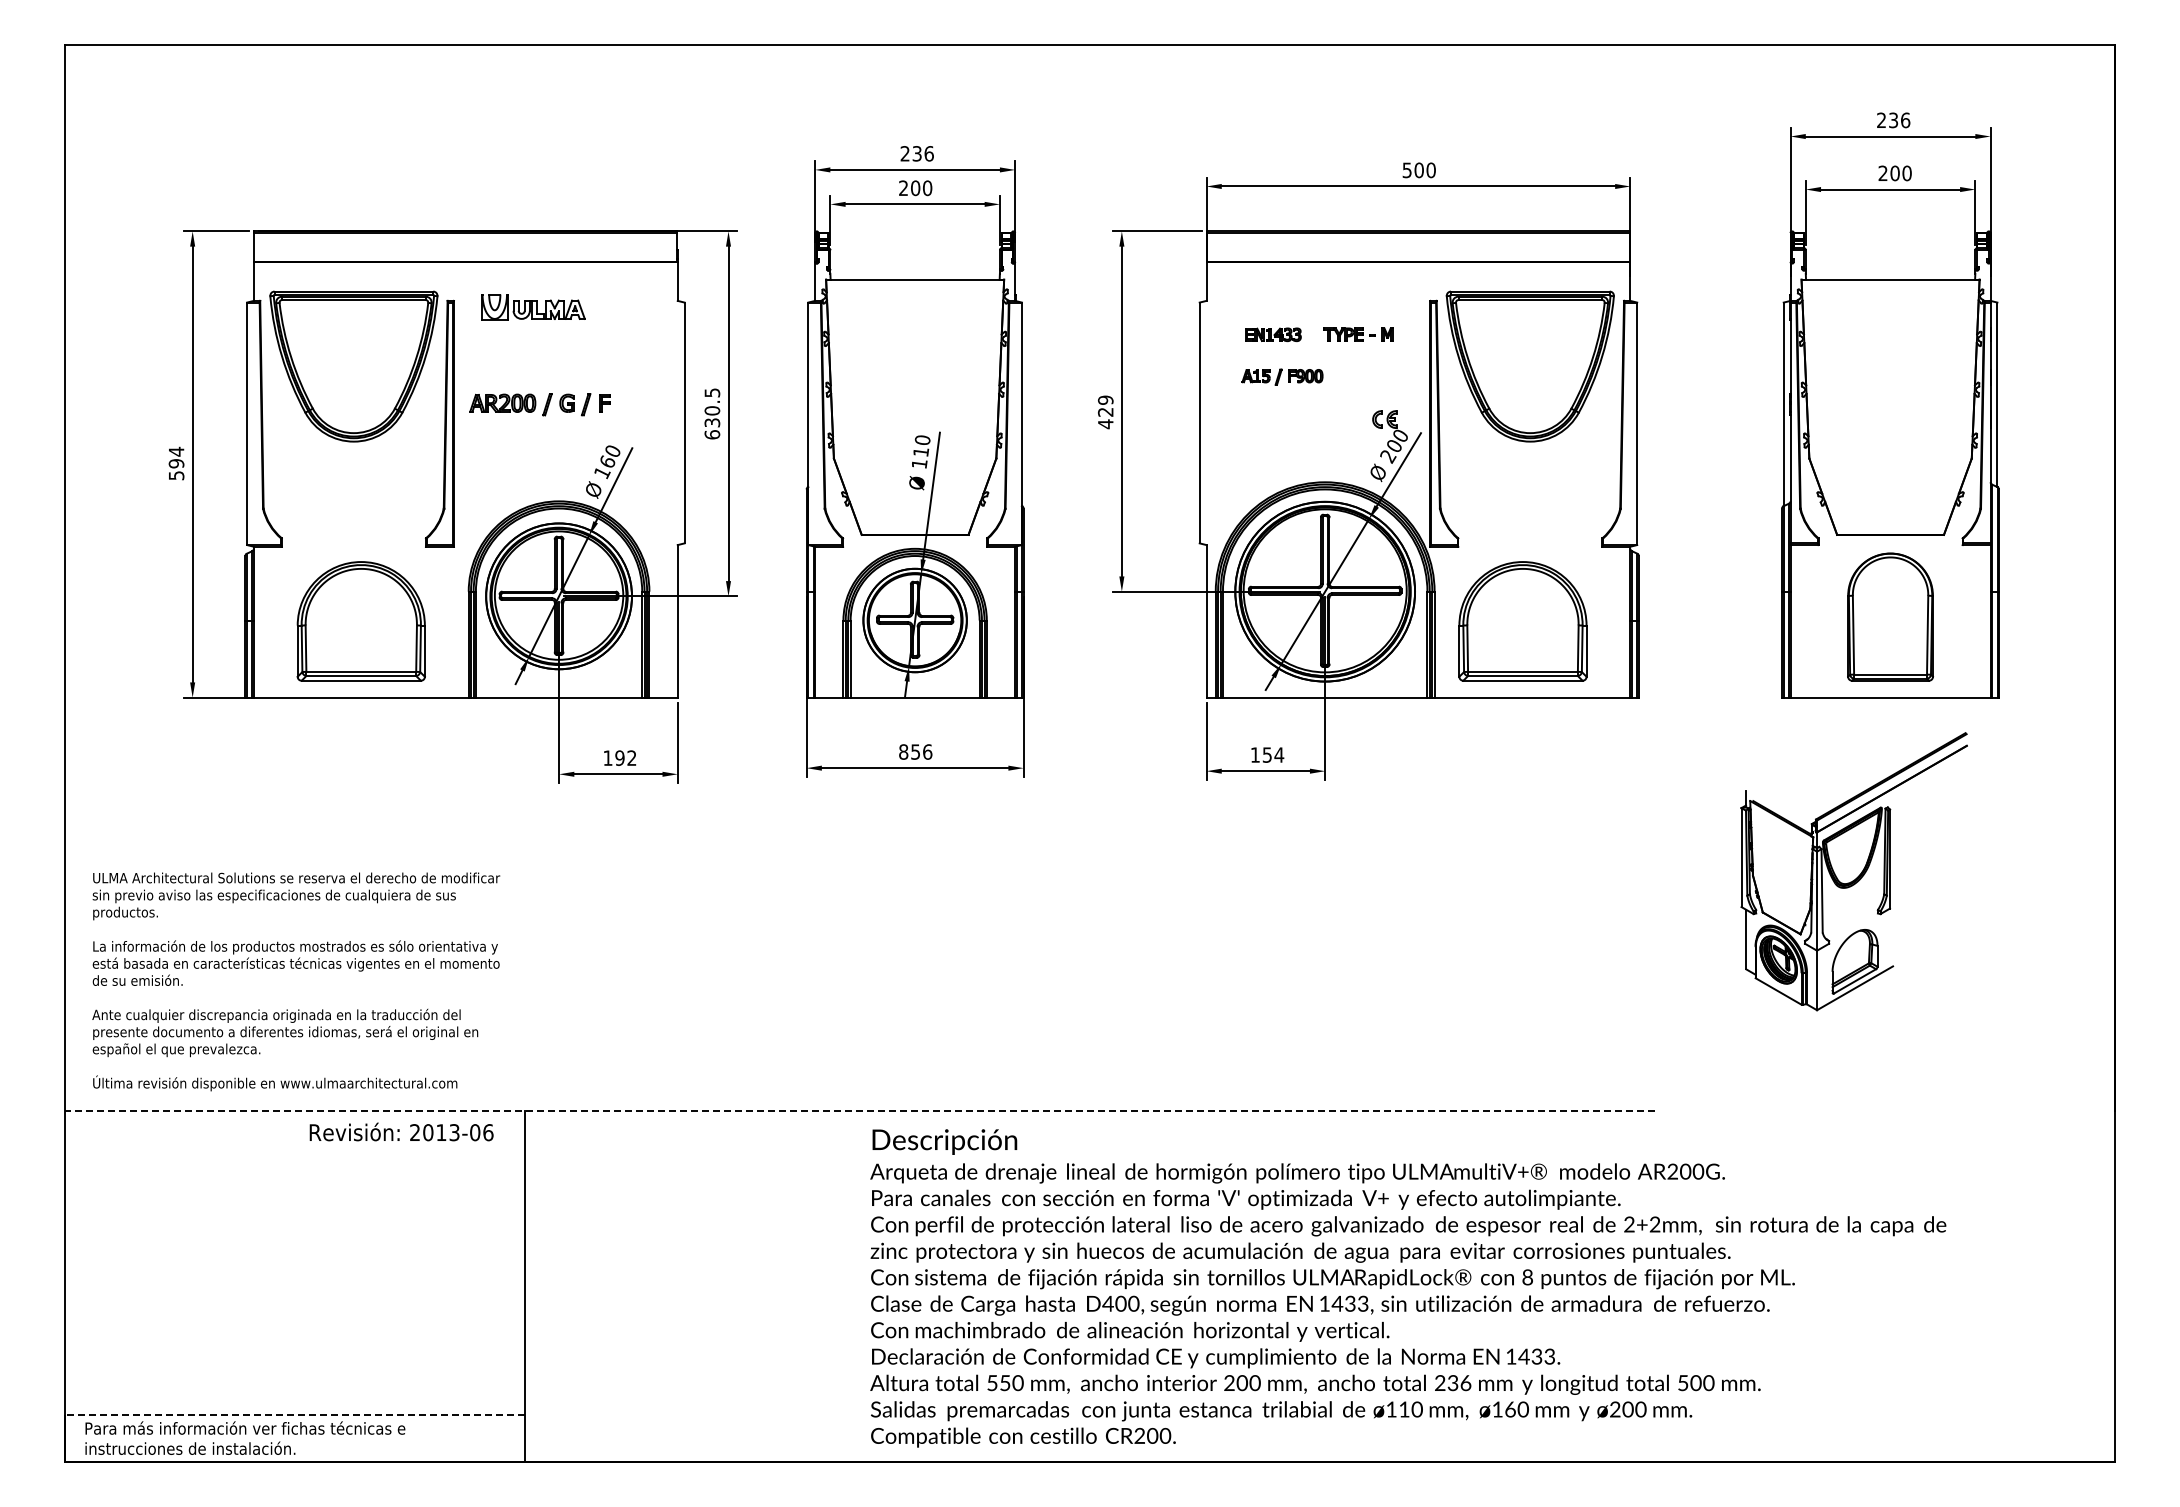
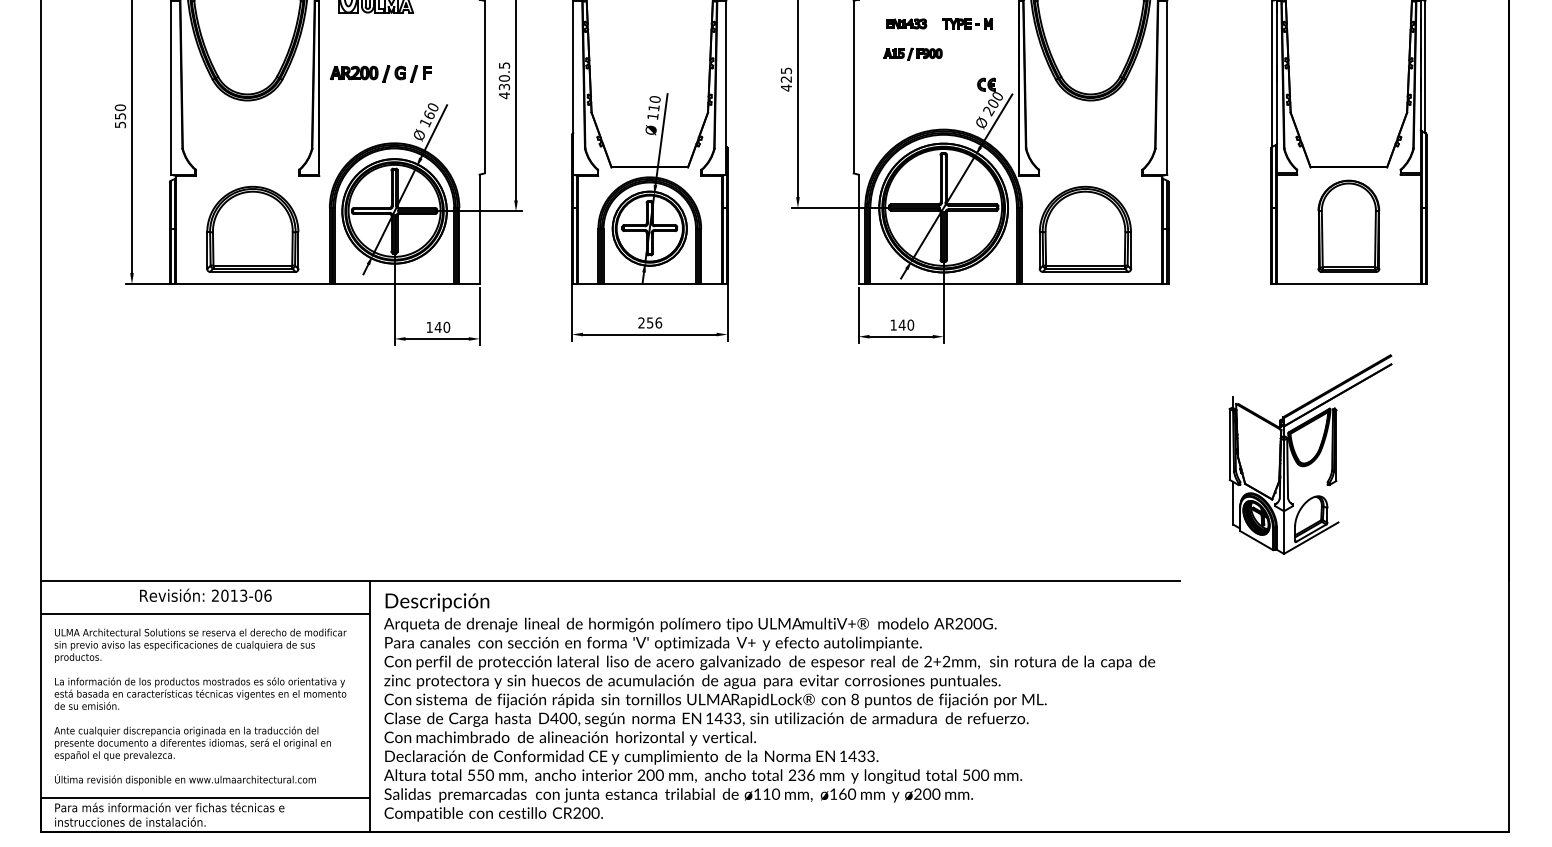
text: (1105, 399) -> (786, 70), 429 -> 425
text: (712, 434) -> (504, 95), 630.5 -> 430.5
text: (176, 457) -> (120, 111), 594 -> 550
text: (903, 751) -> (641, 322), 856 -> 256
text: (1273, 754) -> (906, 324), 154 -> 140
text: (625, 757) -> (442, 326), 192 -> 140
part: (1853, 871) -> (1310, 454), moved
text: (296, 981) -> (200, 706), moved
line: (860, 1111) -> (610, 580), dashed -> solid
text: (401, 1131) -> (205, 594), moved
line: (295, 1158) -> (205, 614), added
text: (1408, 1288) -> (769, 707), moved
line: (295, 1415) -> (205, 798), dashed -> solid

